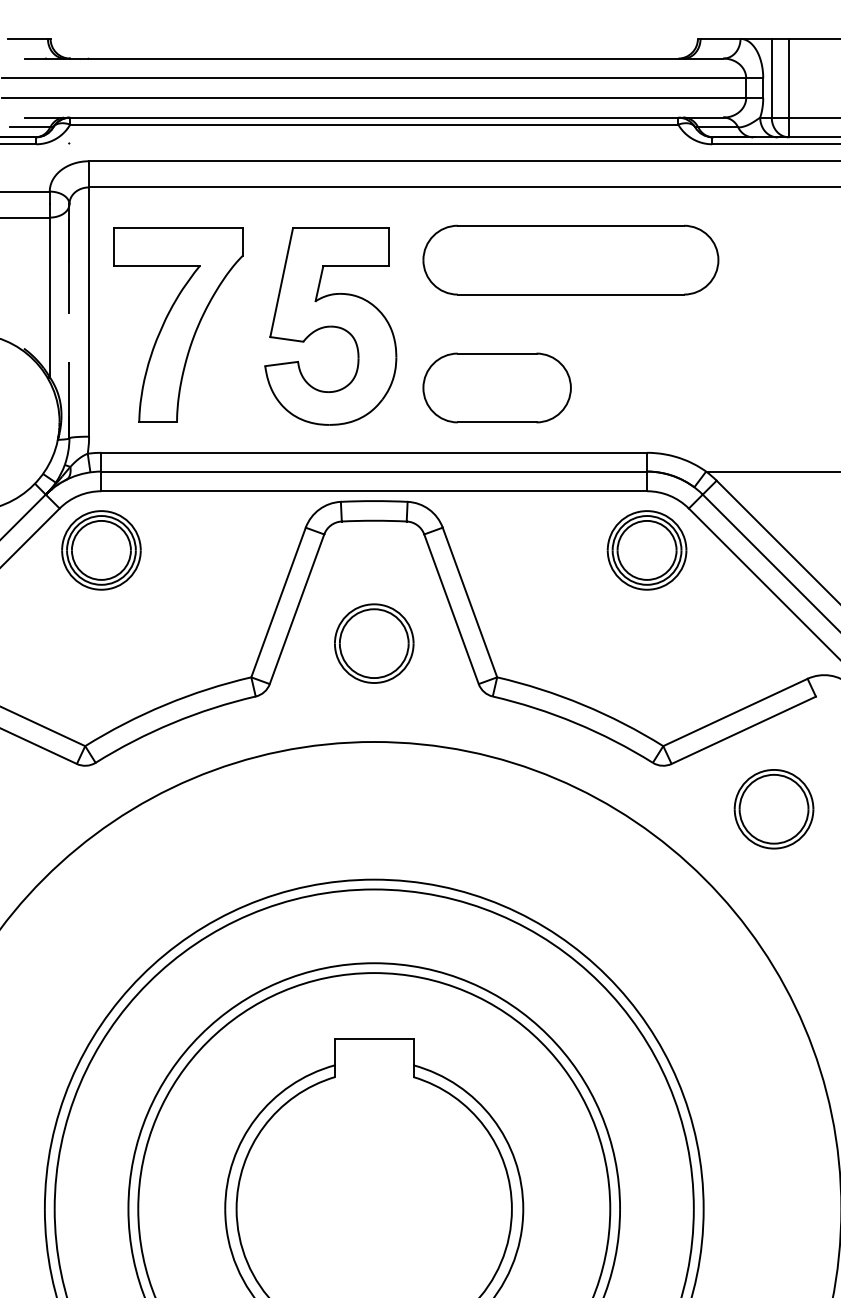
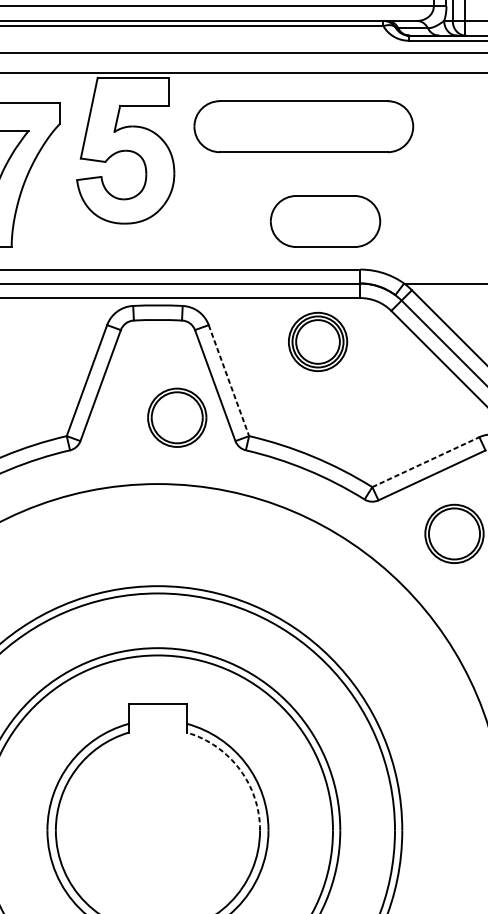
part: (330, 326) -> (125, 150), moved
part: (496, 387) -> (325, 221), moved
part: (646, 550) -> (317, 342), moved
line: (469, 602) -> (228, 380), solid -> dashed
part: (374, 643) -> (177, 417), moved
line: (735, 712) -> (425, 462), solid -> dashed
arc: (484, 1126) -> (239, 769), solid -> dashed

